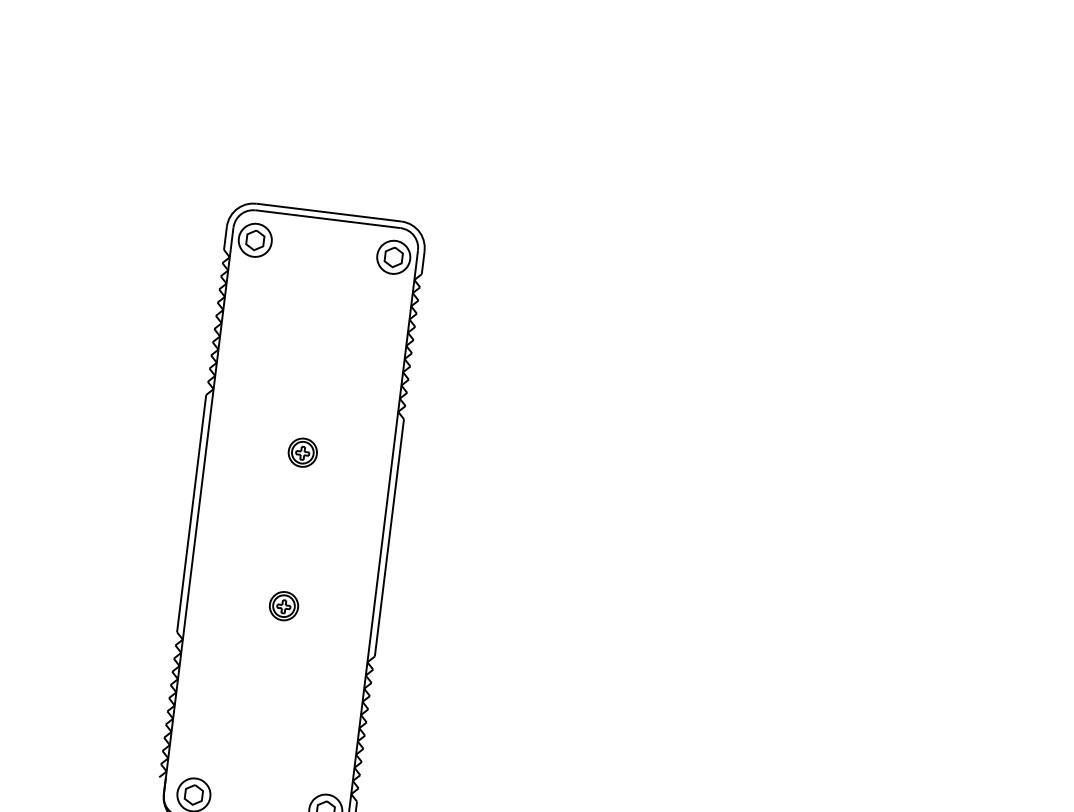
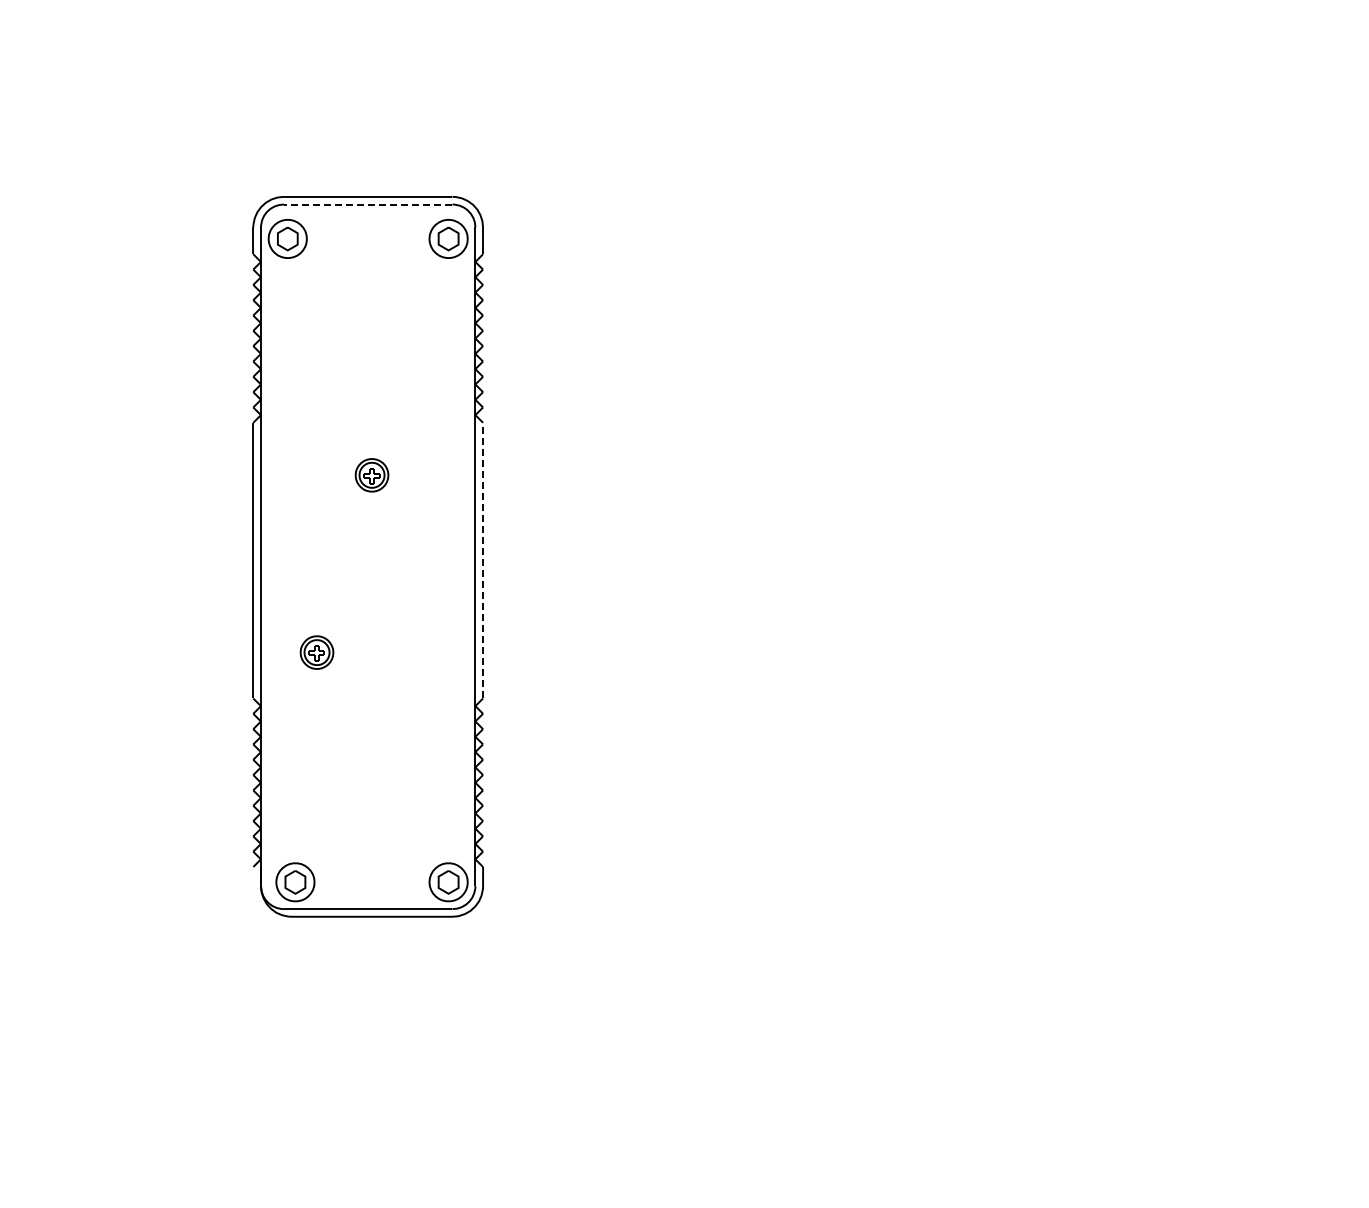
line: (327, 219) -> (367, 204), solid -> dashed
line: (389, 537) -> (483, 560), solid -> dashed
part: (283, 606) -> (316, 652), moved

